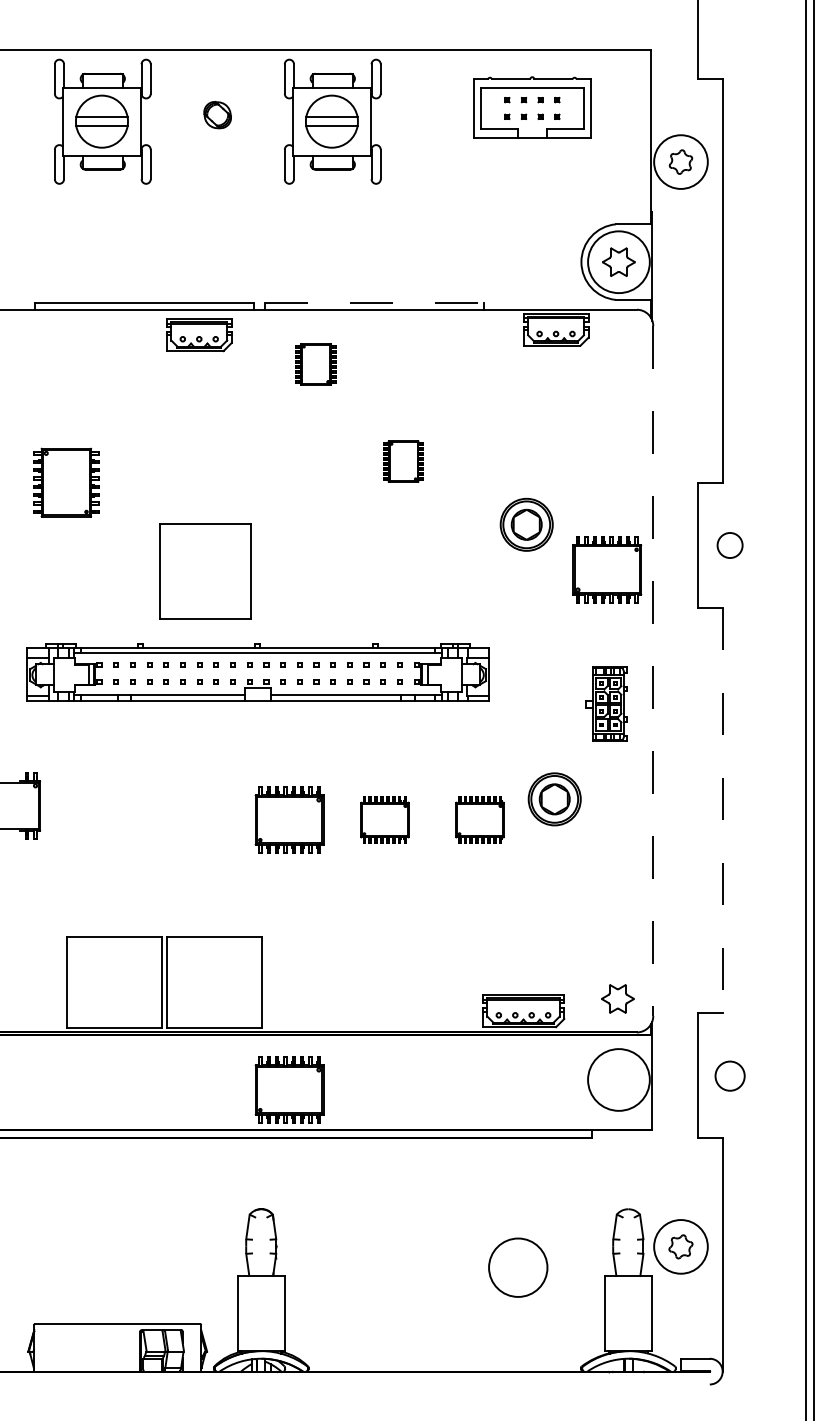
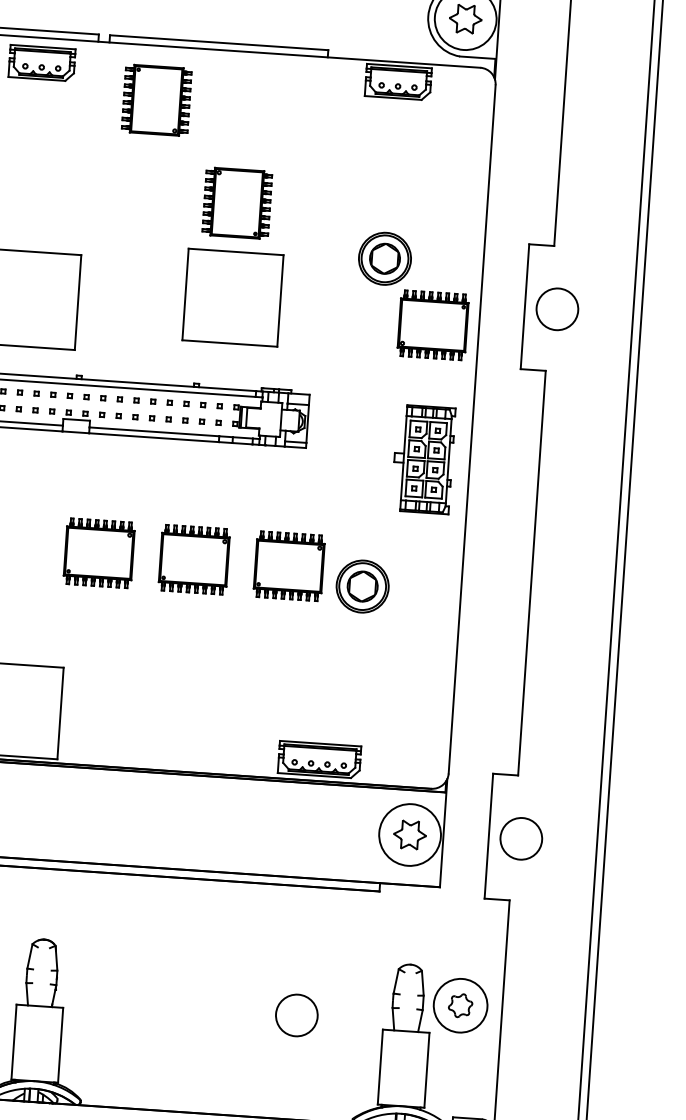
line: (375, 302) -> (220, 42), dashed -> solid
part: (315, 364) -> (156, 100), size x1.67
part: (403, 461) -> (237, 203), size x1.67
part: (526, 524) -> (384, 258), moved
circle: (729, 545) -> (556, 309), size x1.67
part: (405, 555) -> (232, 297), added
line: (653, 671) -> (472, 429), dashed -> solid
part: (606, 703) -> (423, 458), size x1.43
part: (554, 799) -> (362, 586), moved
line: (722, 810) -> (531, 573), dashed -> solid
part: (384, 819) -> (193, 559), size x1.43
part: (479, 819) -> (288, 565), size x1.43
part: (617, 998) -> (409, 834), moved
circle: (729, 1075) -> (520, 838), size x1.43
part: (289, 1089) -> (80, 822), removed
circle: (518, 1267) -> (297, 1015), size x0.71

